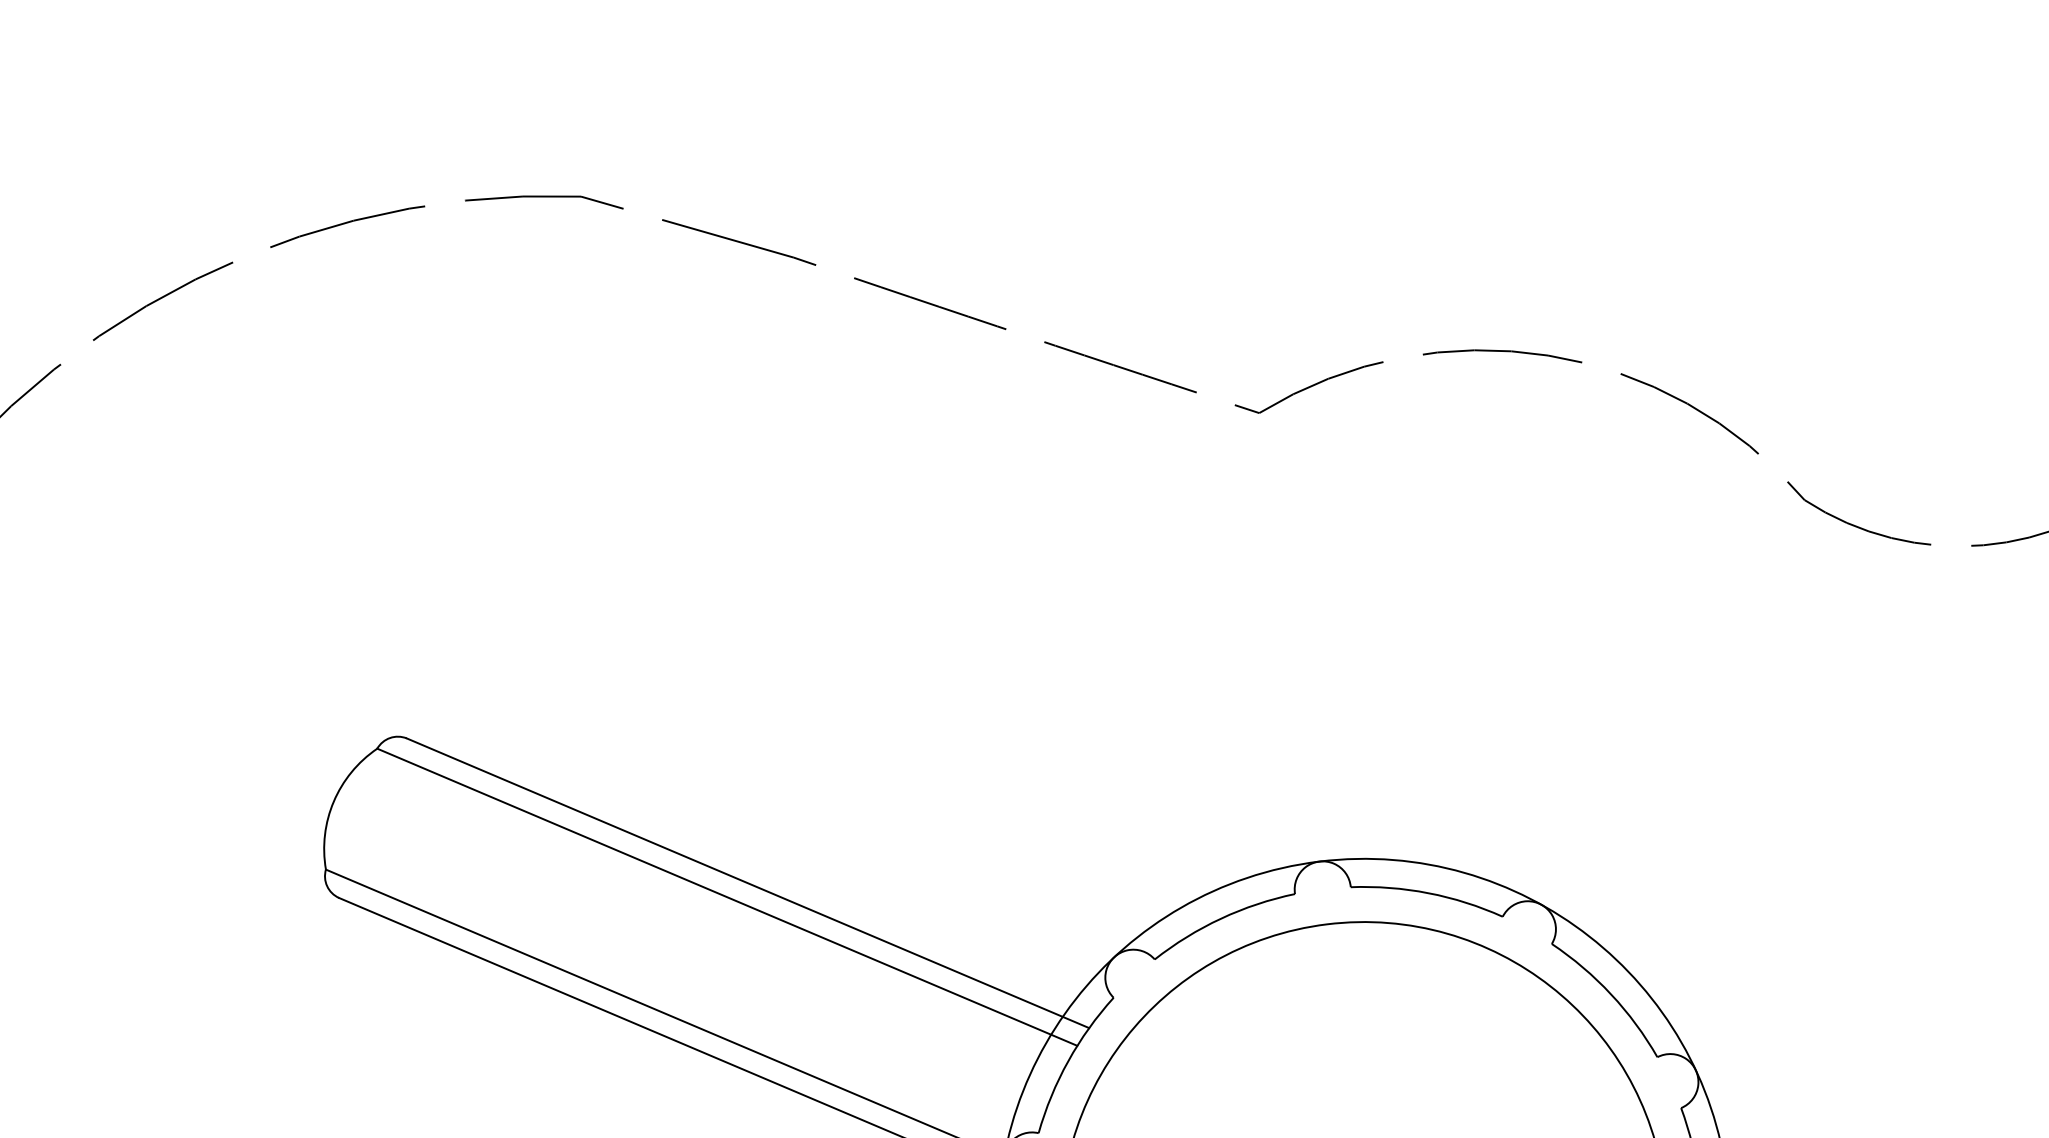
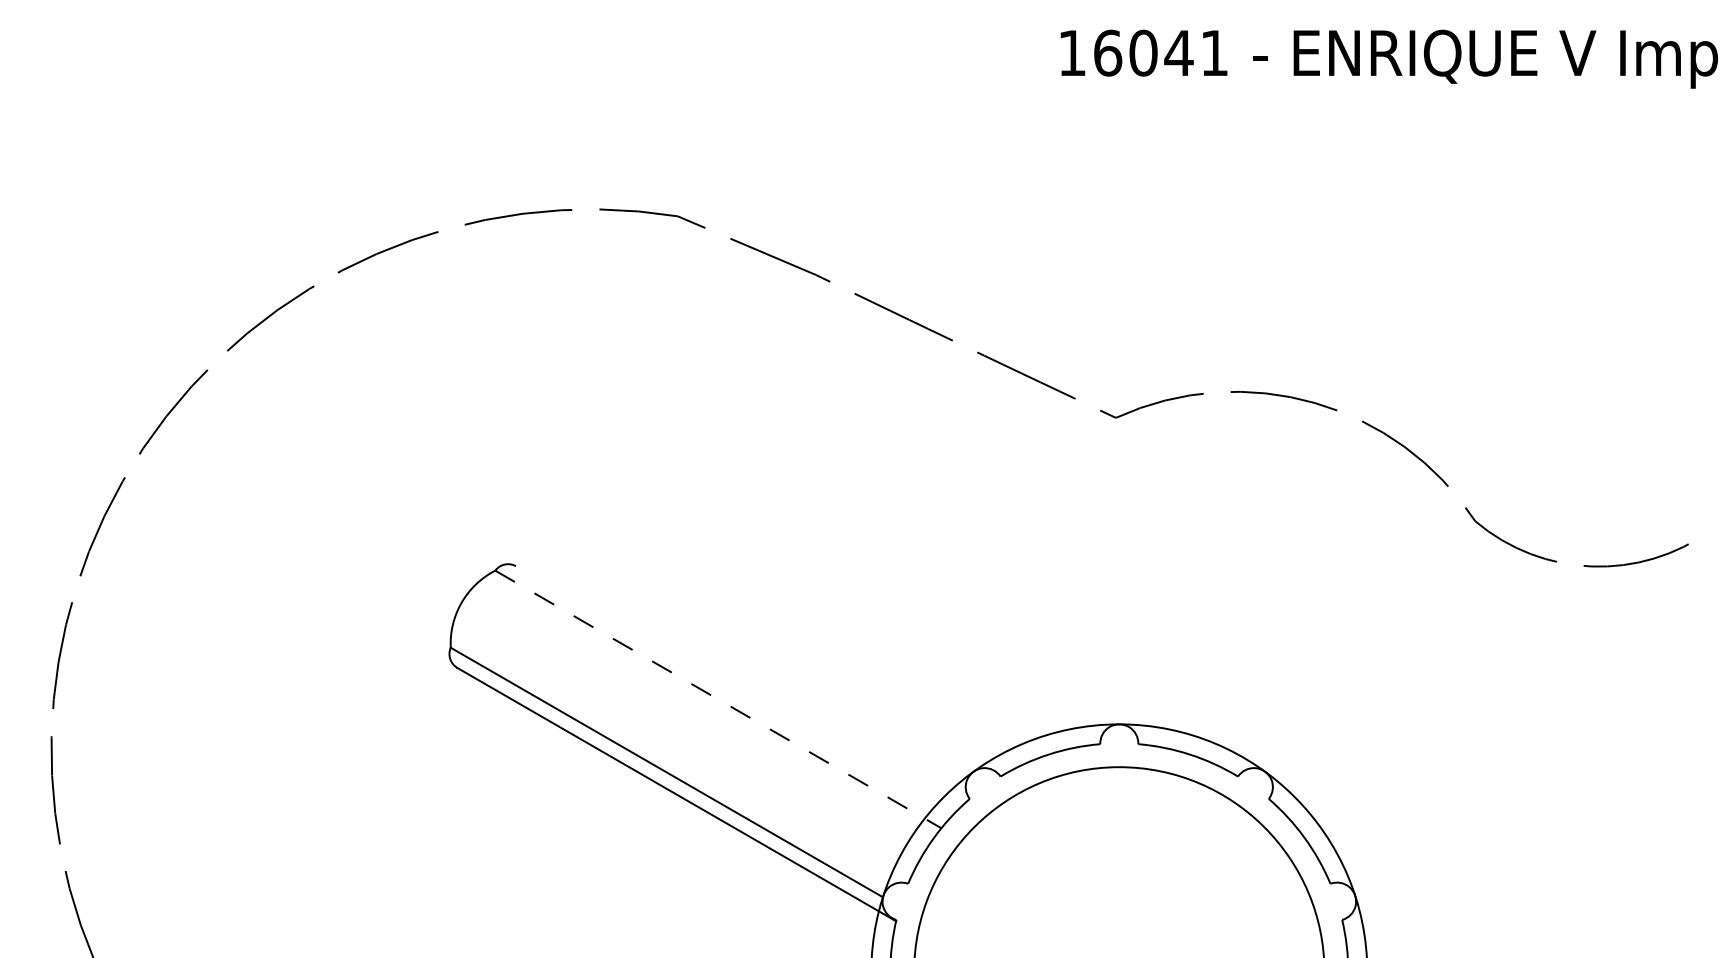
line: (746, 883) -> (732, 691), removed
line: (727, 897) -> (718, 699), solid -> dashed

